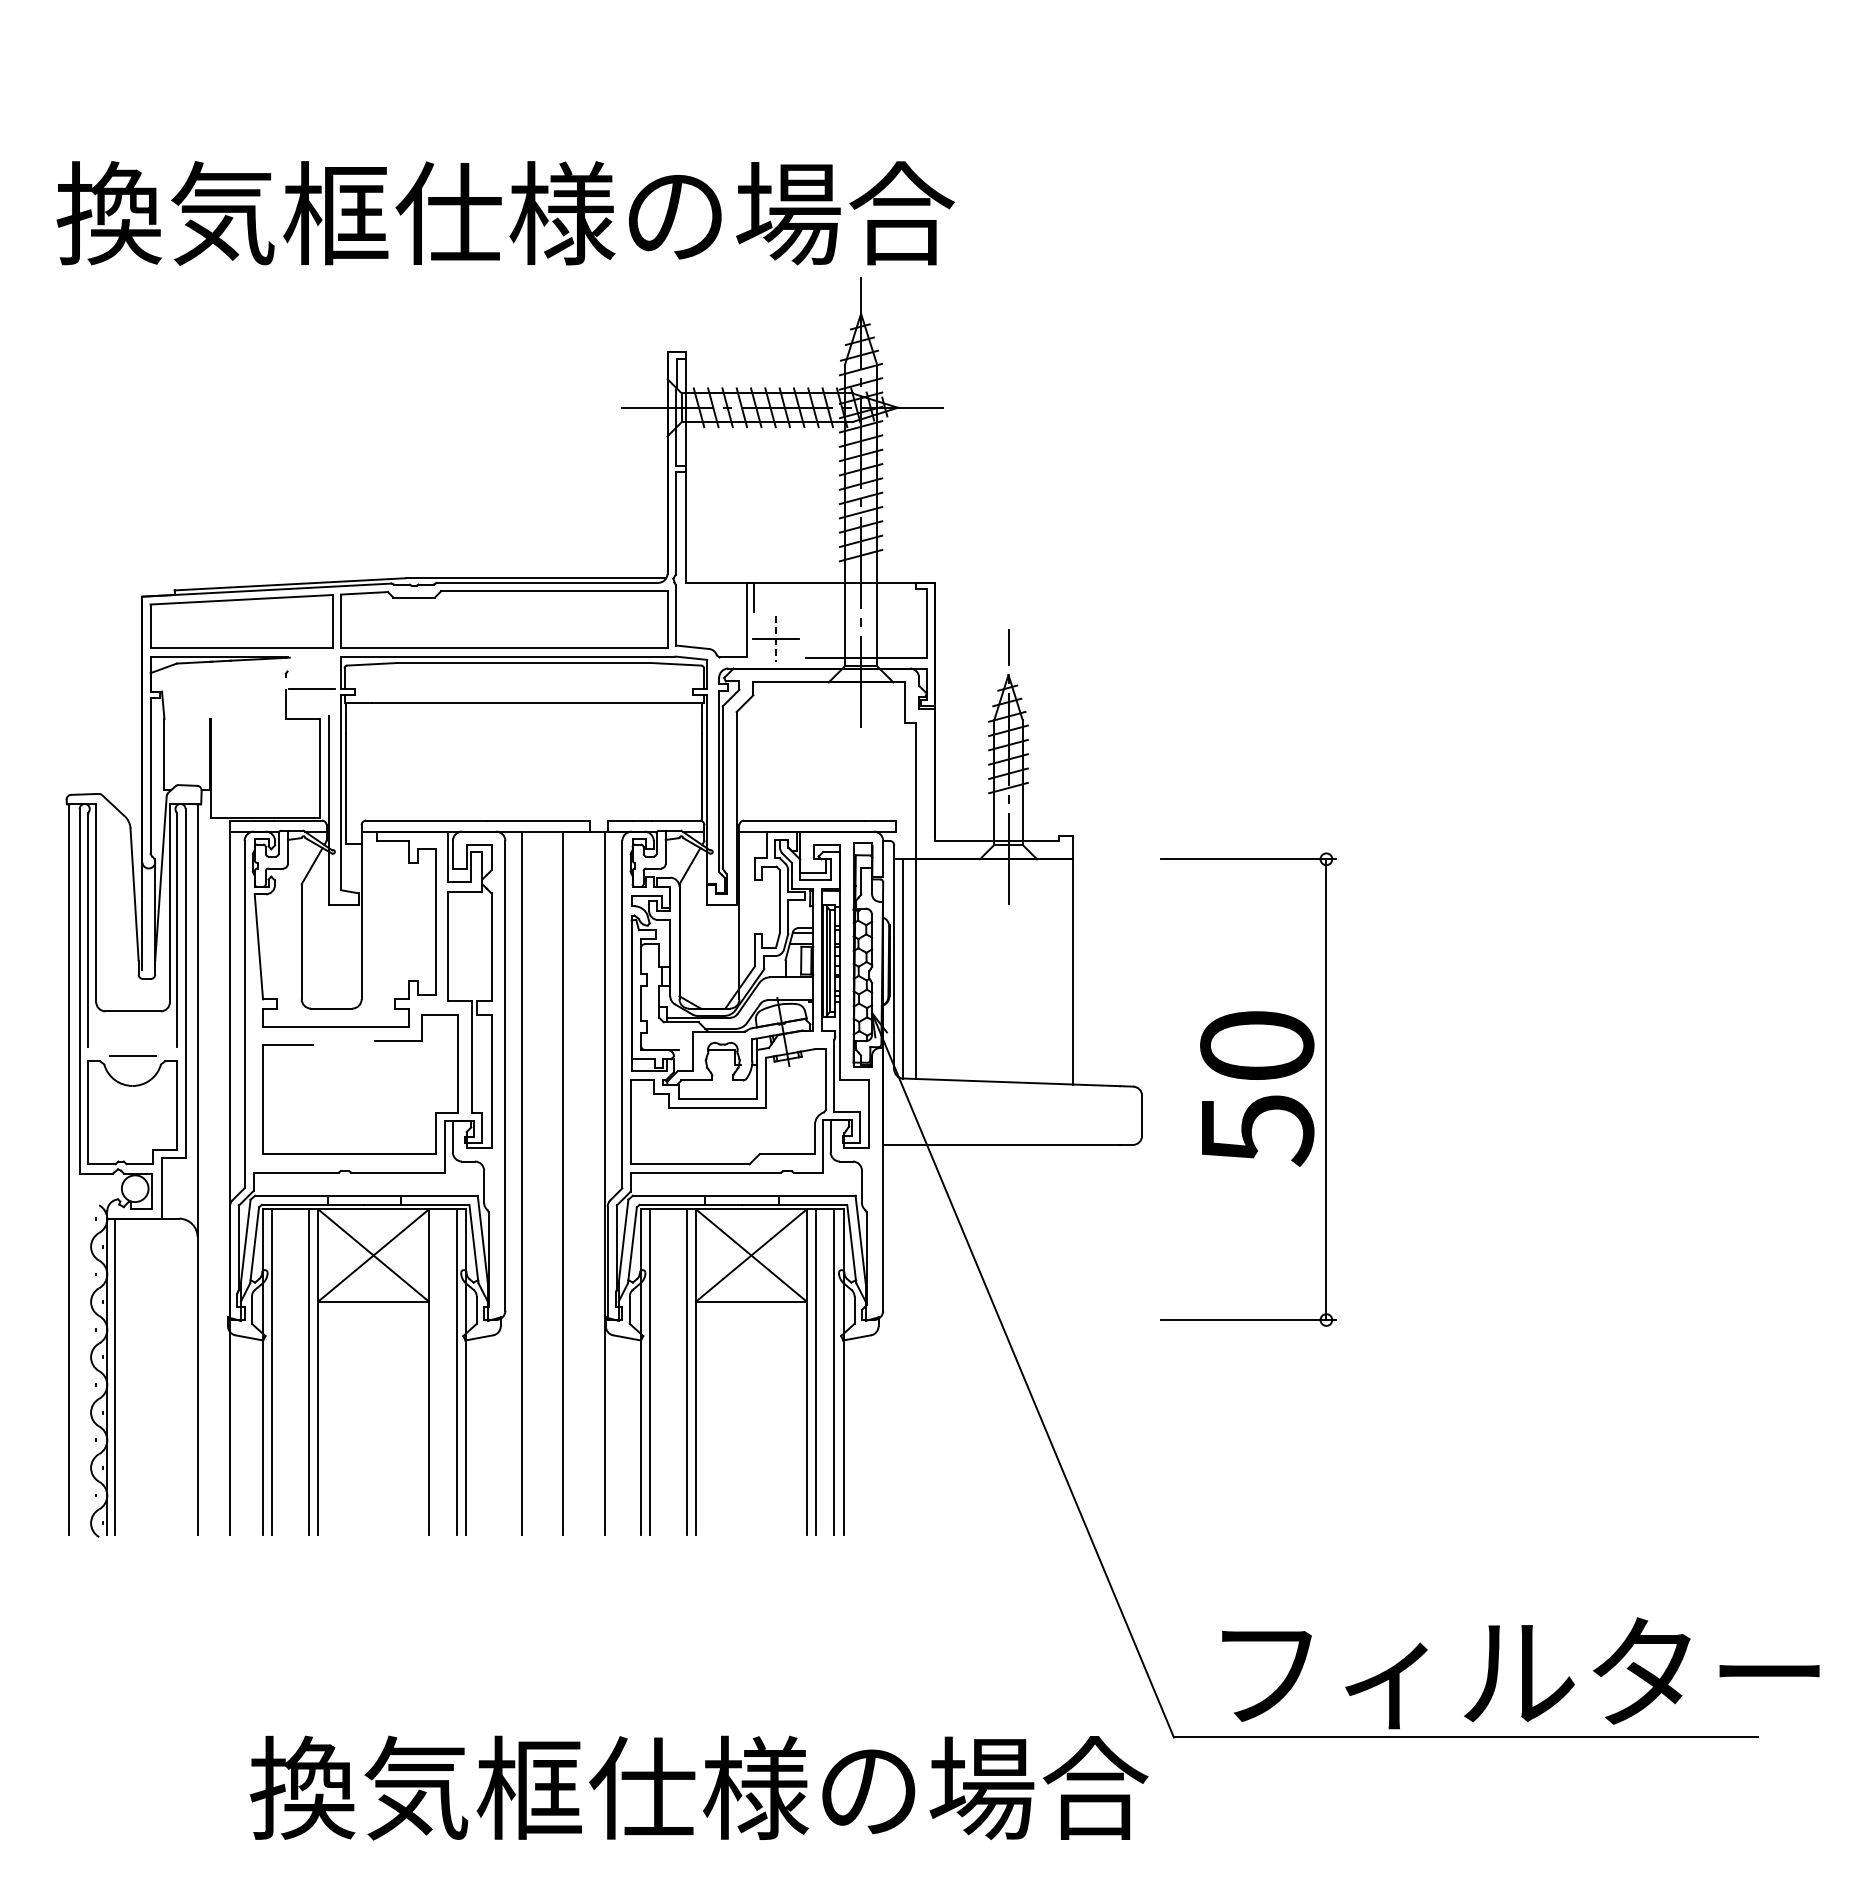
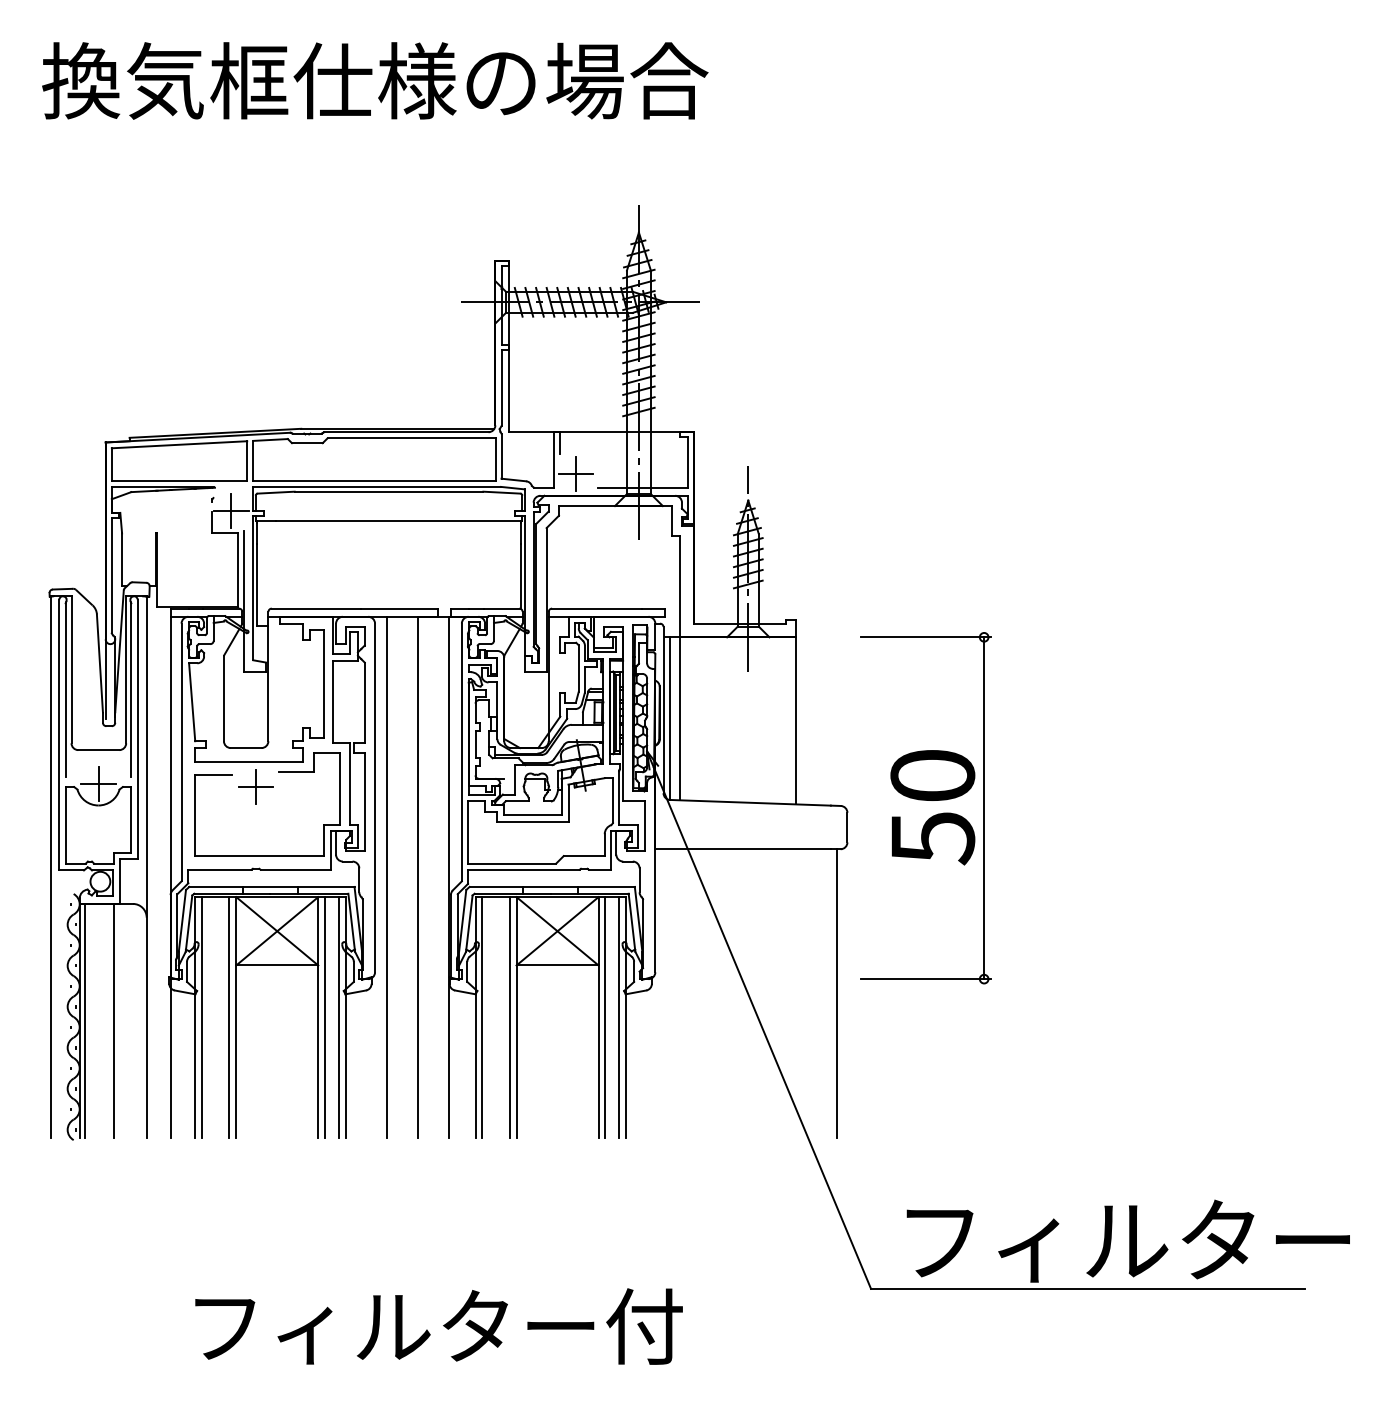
text: (505, 213) -> (375, 81), moved
line: (776, 639) -> (576, 474), dashed -> solid
line: (311, 688) -> (231, 510), added
line: (132, 1056) -> (98, 783), added
part: (344, 1060) -> (255, 786), added
line: (1128, 1339) -> (837, 993), added
line: (438, 1371) -> (325, 1017), added
line: (153, 1376) -> (113, 1021), added
text: (699, 1787) -> (519, 1325), 換気框仕様の場合 -> フィルター付

